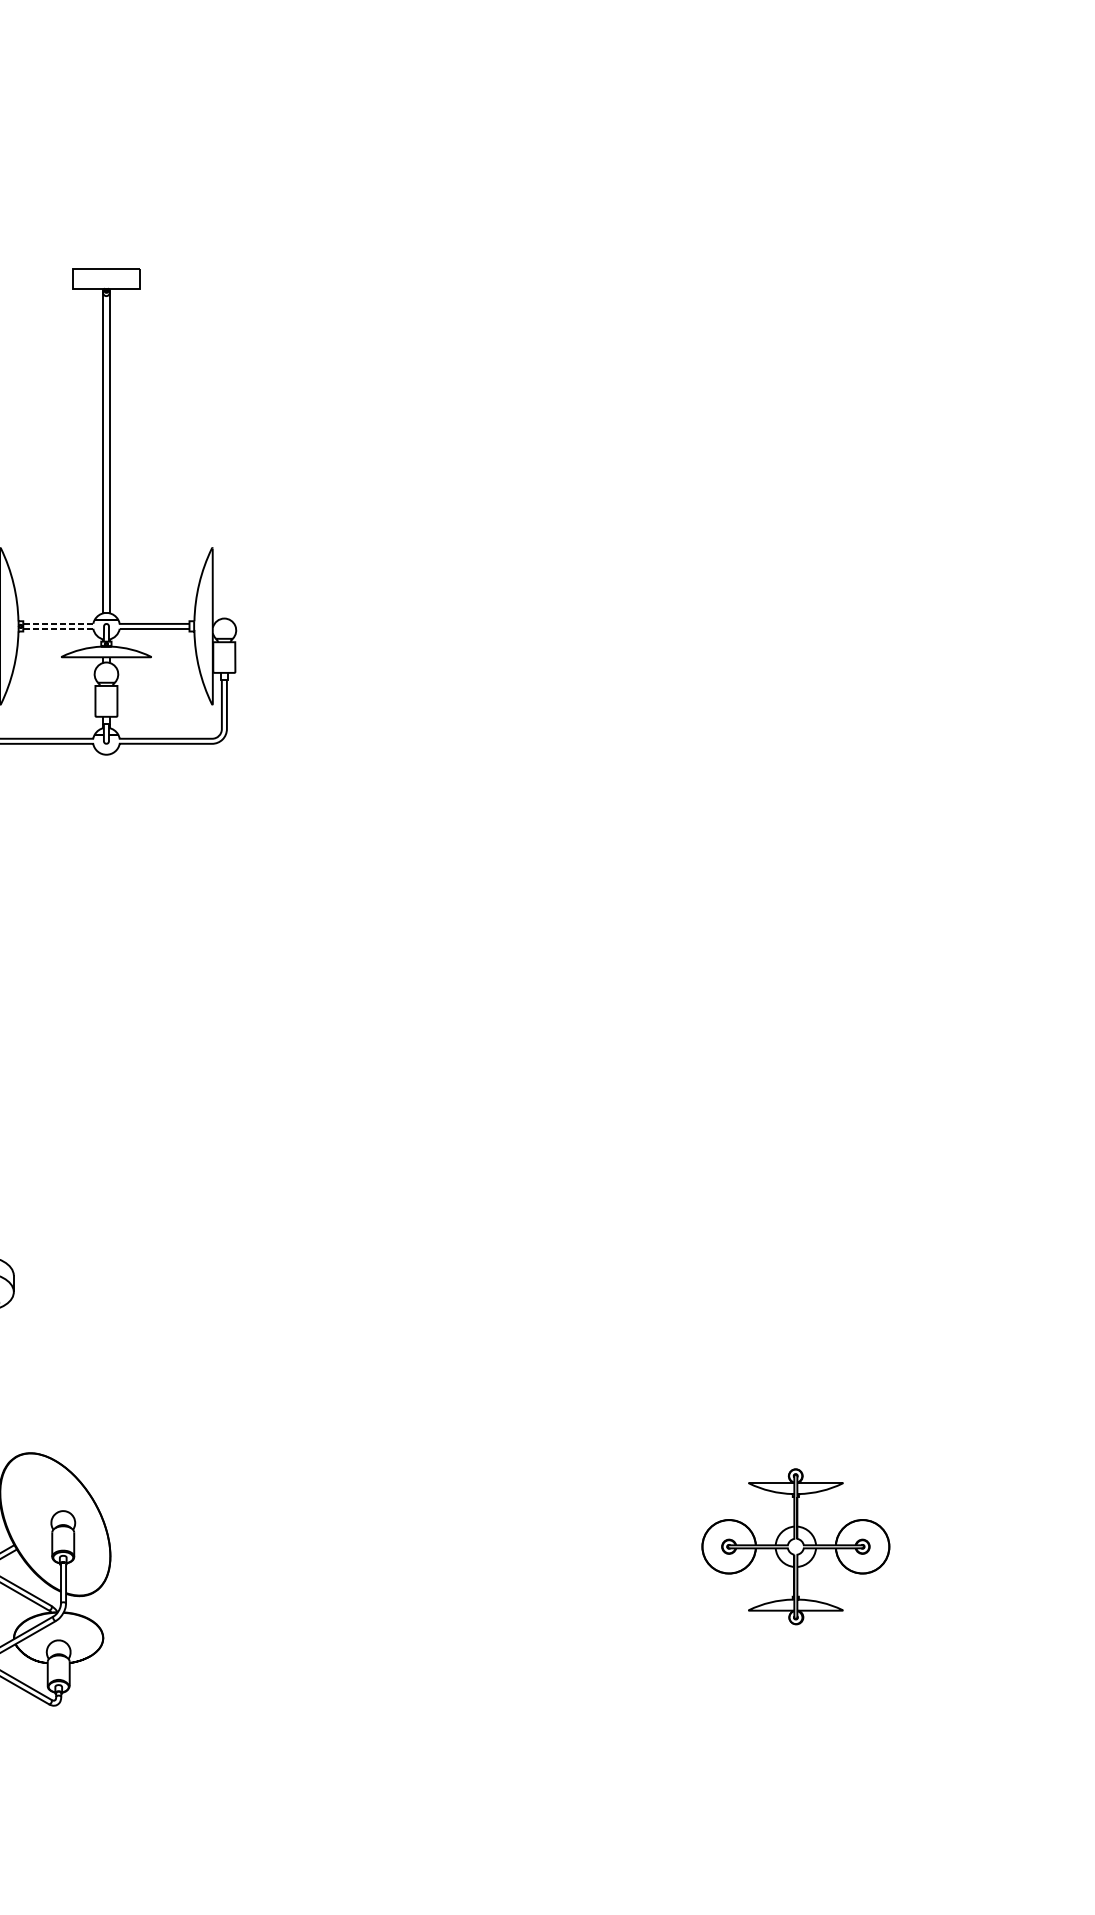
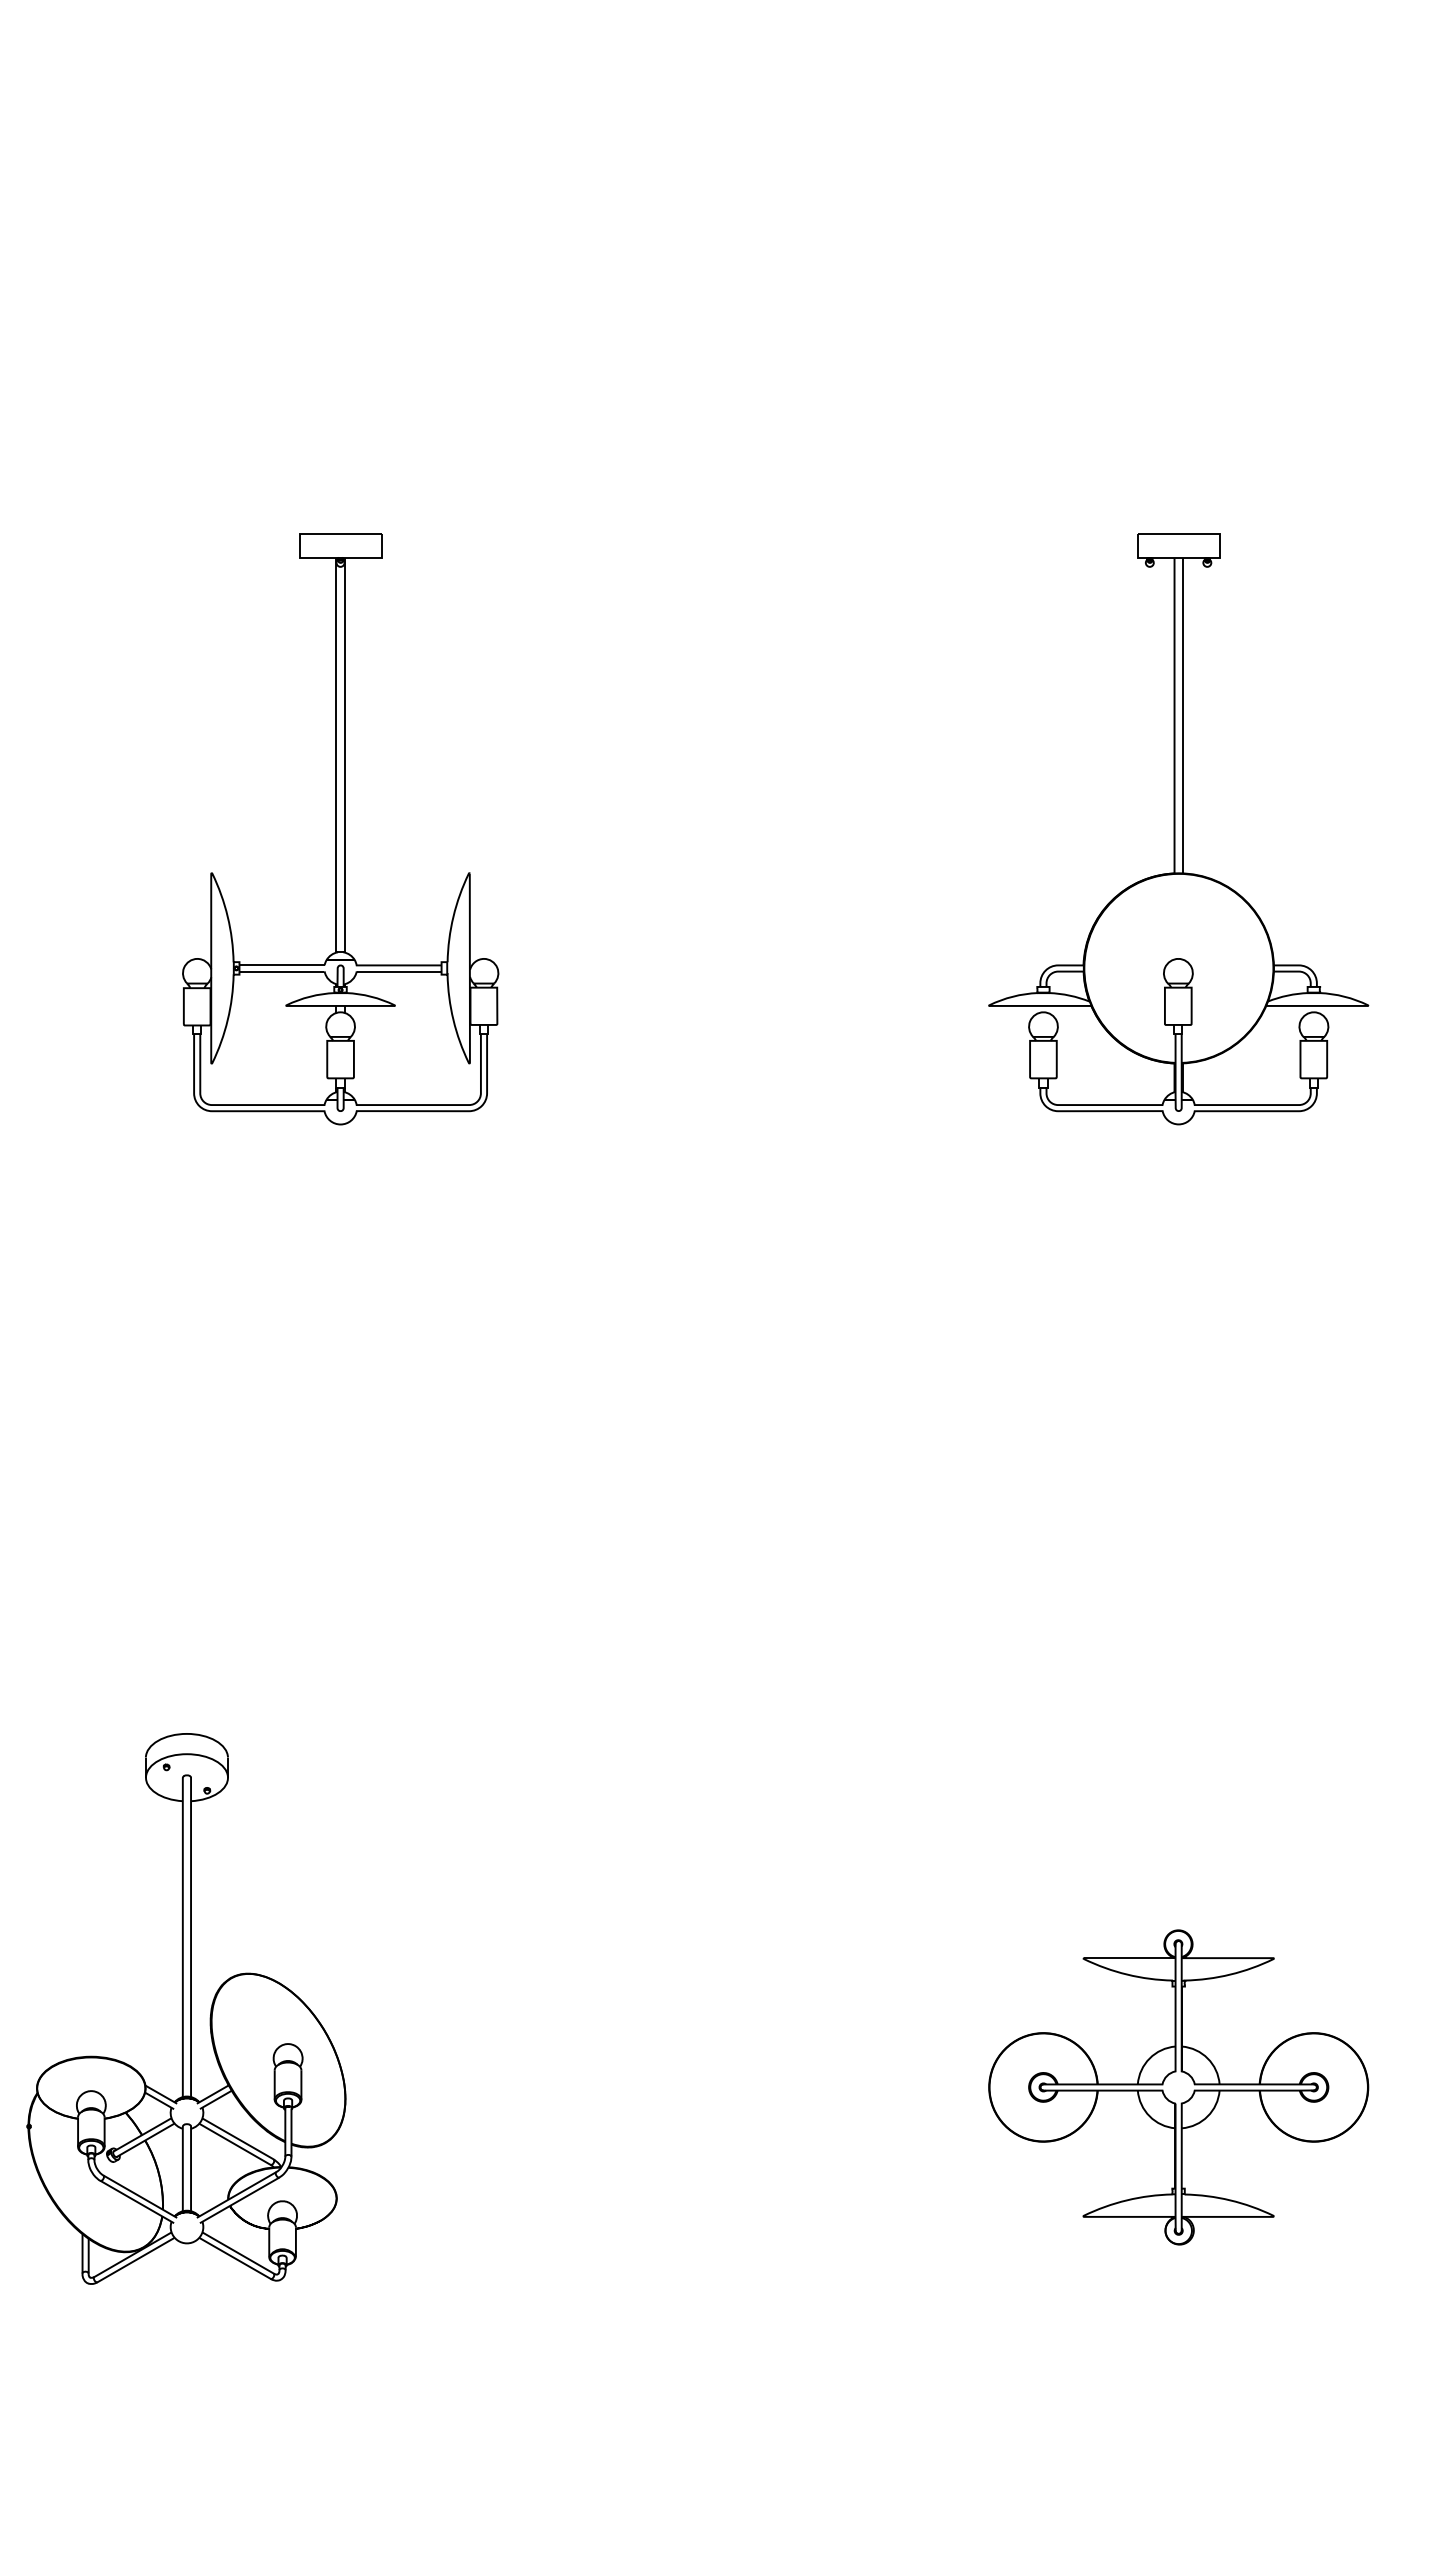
part: (795, 512) -> (1178, 829), added
line: (58, 623) -> (282, 965), dashed -> solid
line: (57, 628) -> (281, 971), dashed -> solid
part: (795, 1546) -> (1178, 2087), size x1.67

